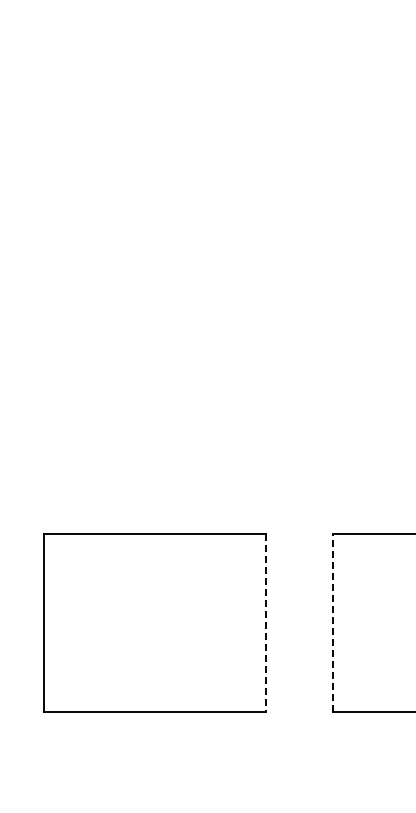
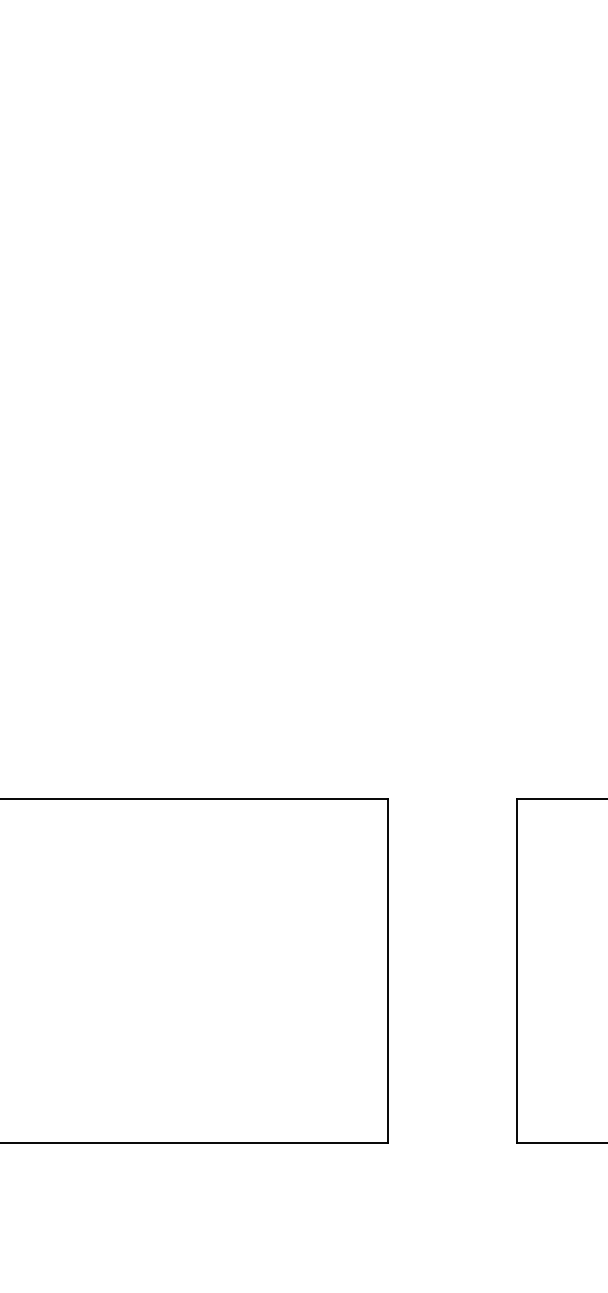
line: (266, 623) -> (388, 971), dashed -> solid
line: (332, 623) -> (516, 971), dashed -> solid

